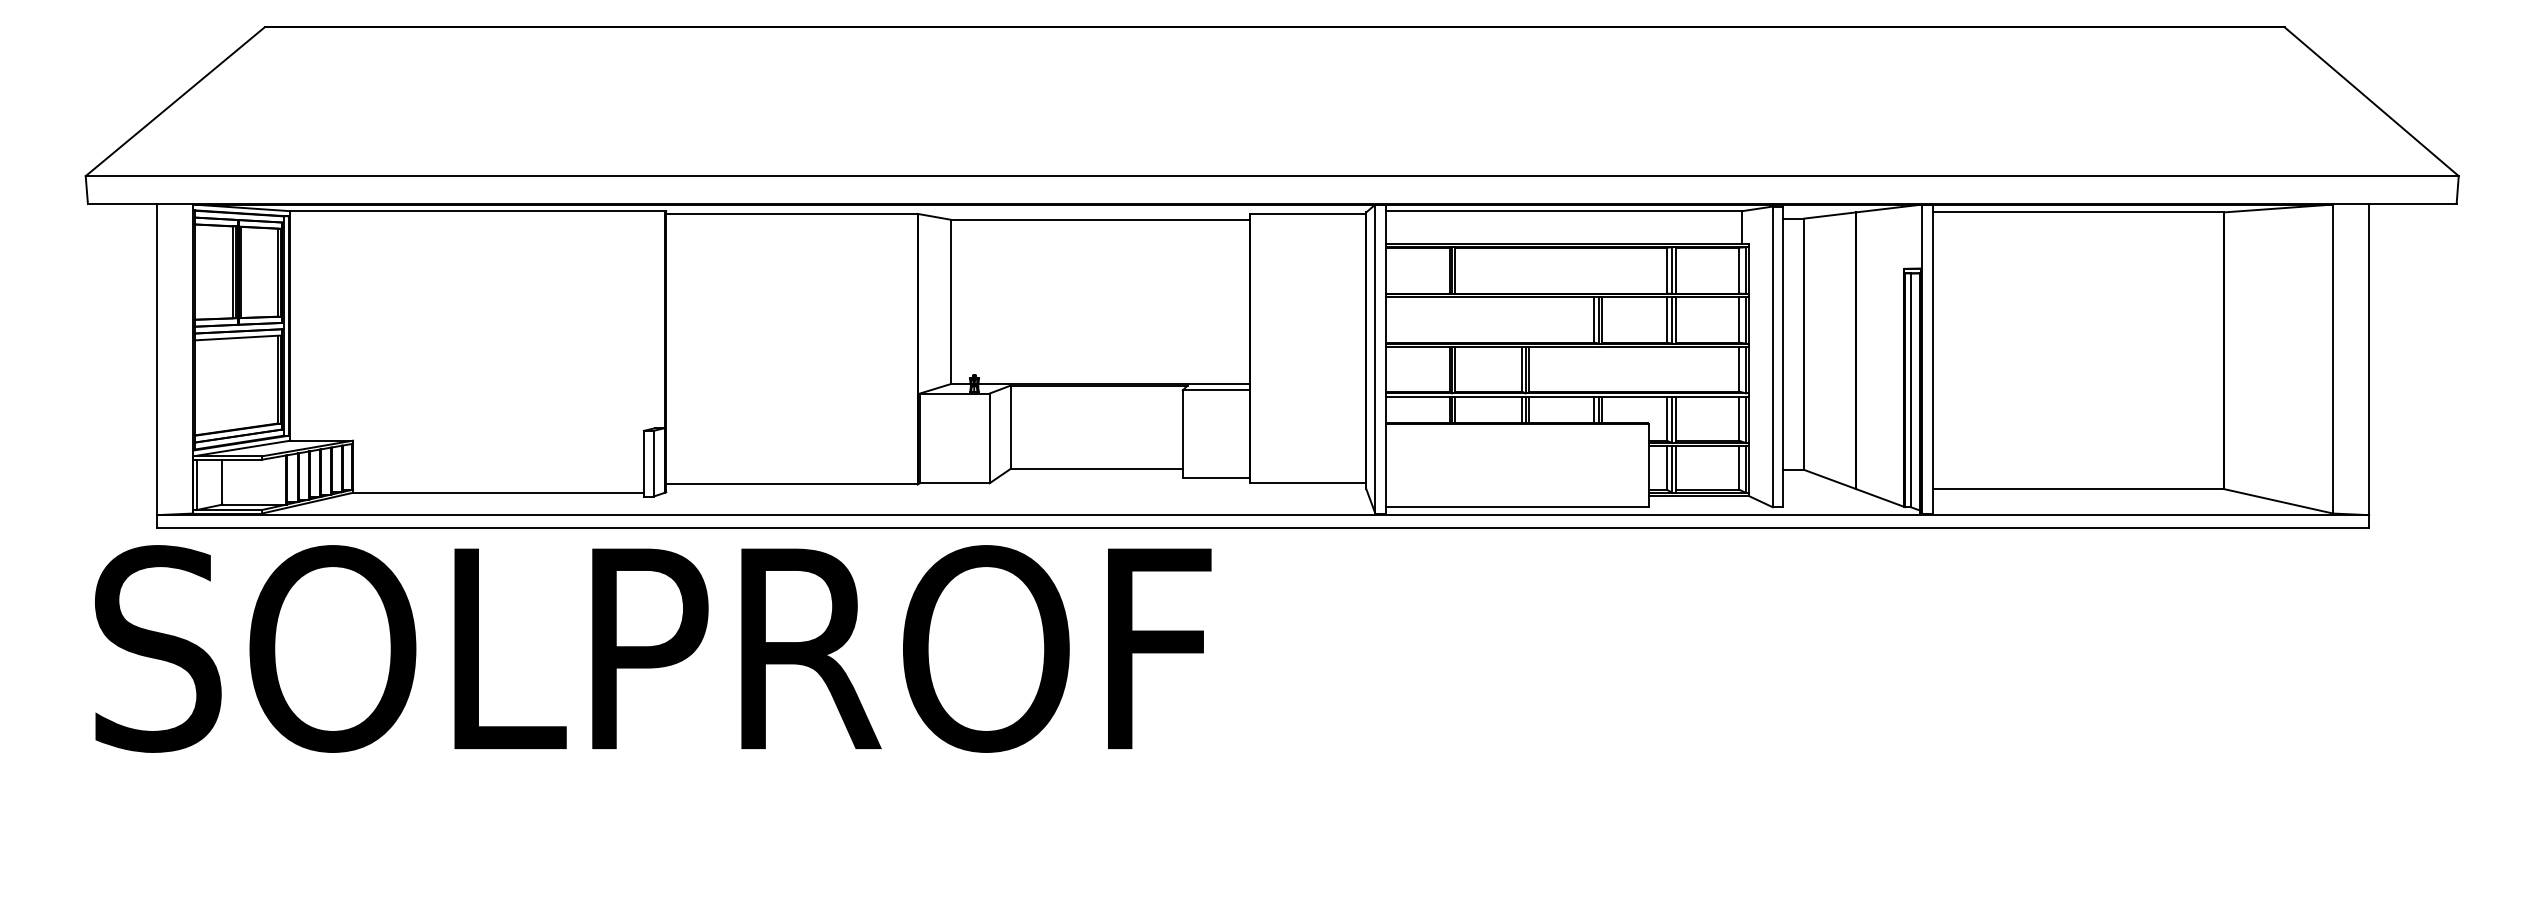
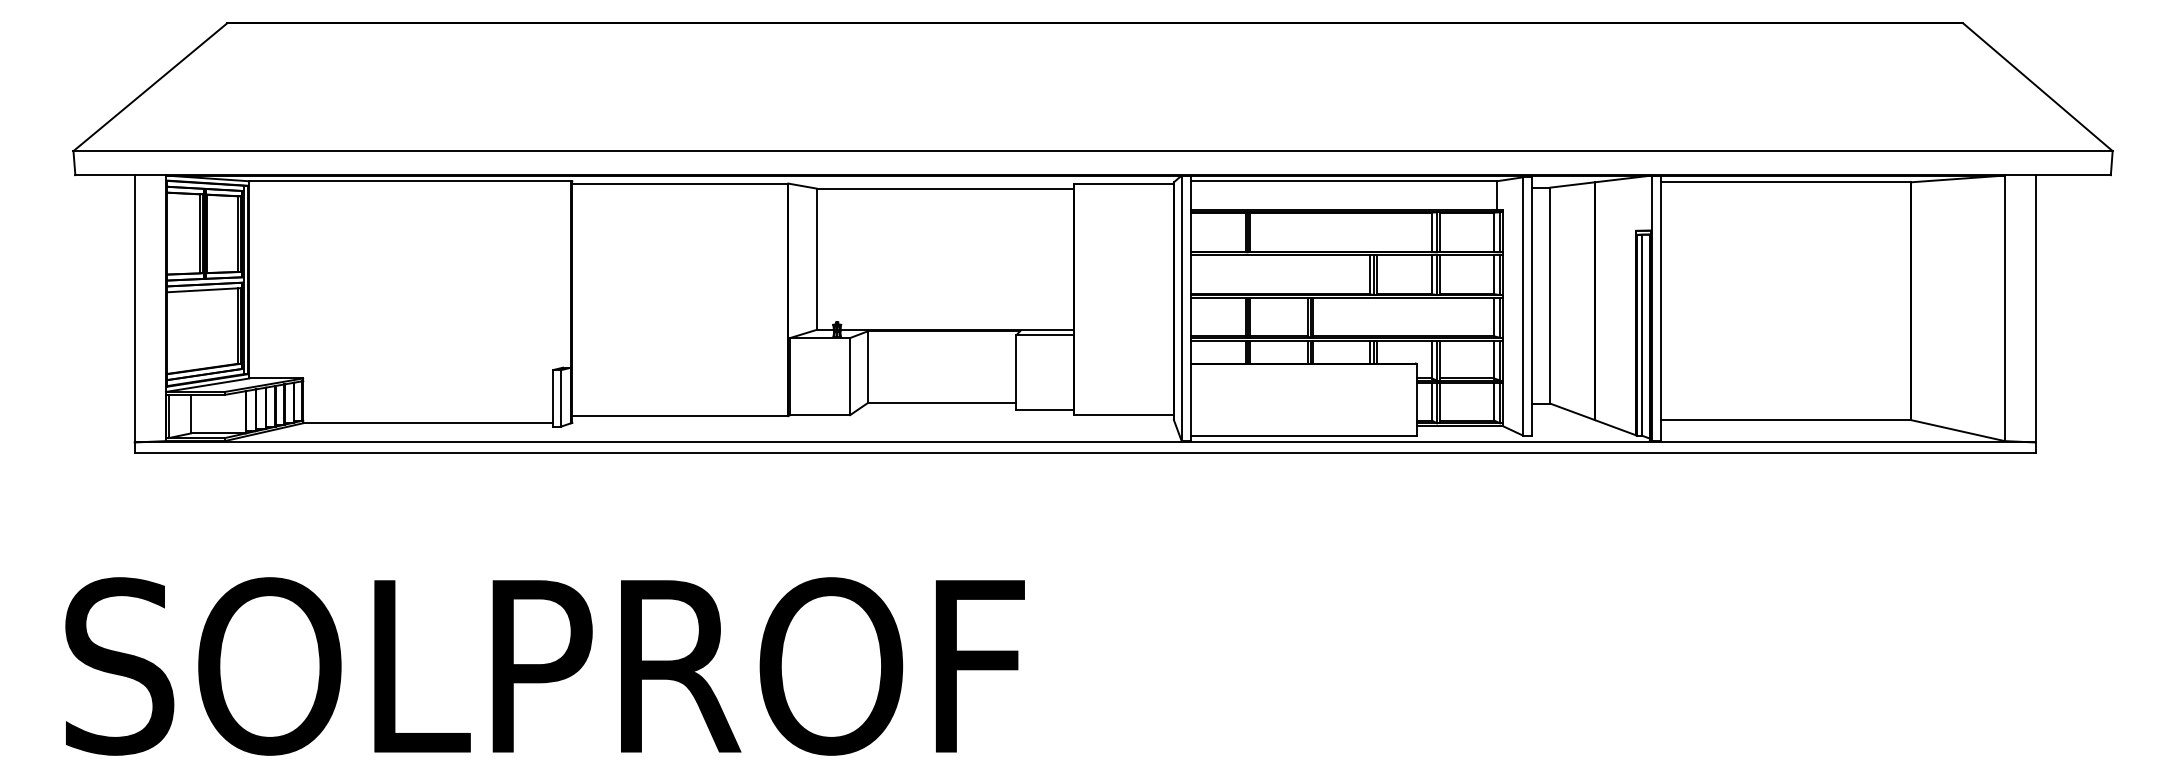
text: (652, 649) -> (544, 666), moved

